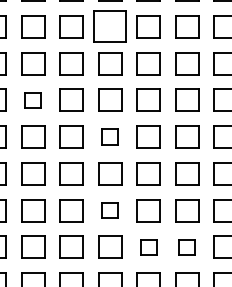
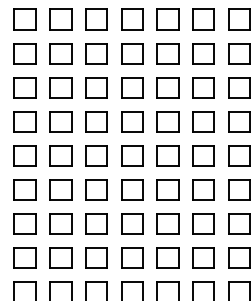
part: (110, 26) -> (132, 53), size x0.71
part: (32, 99) -> (60, 121), size x1.43
part: (110, 136) -> (132, 155), size x1.43
part: (110, 209) -> (132, 223), size x1.43
part: (148, 246) -> (167, 257), size x1.43
part: (187, 246) -> (203, 257), size x1.43

